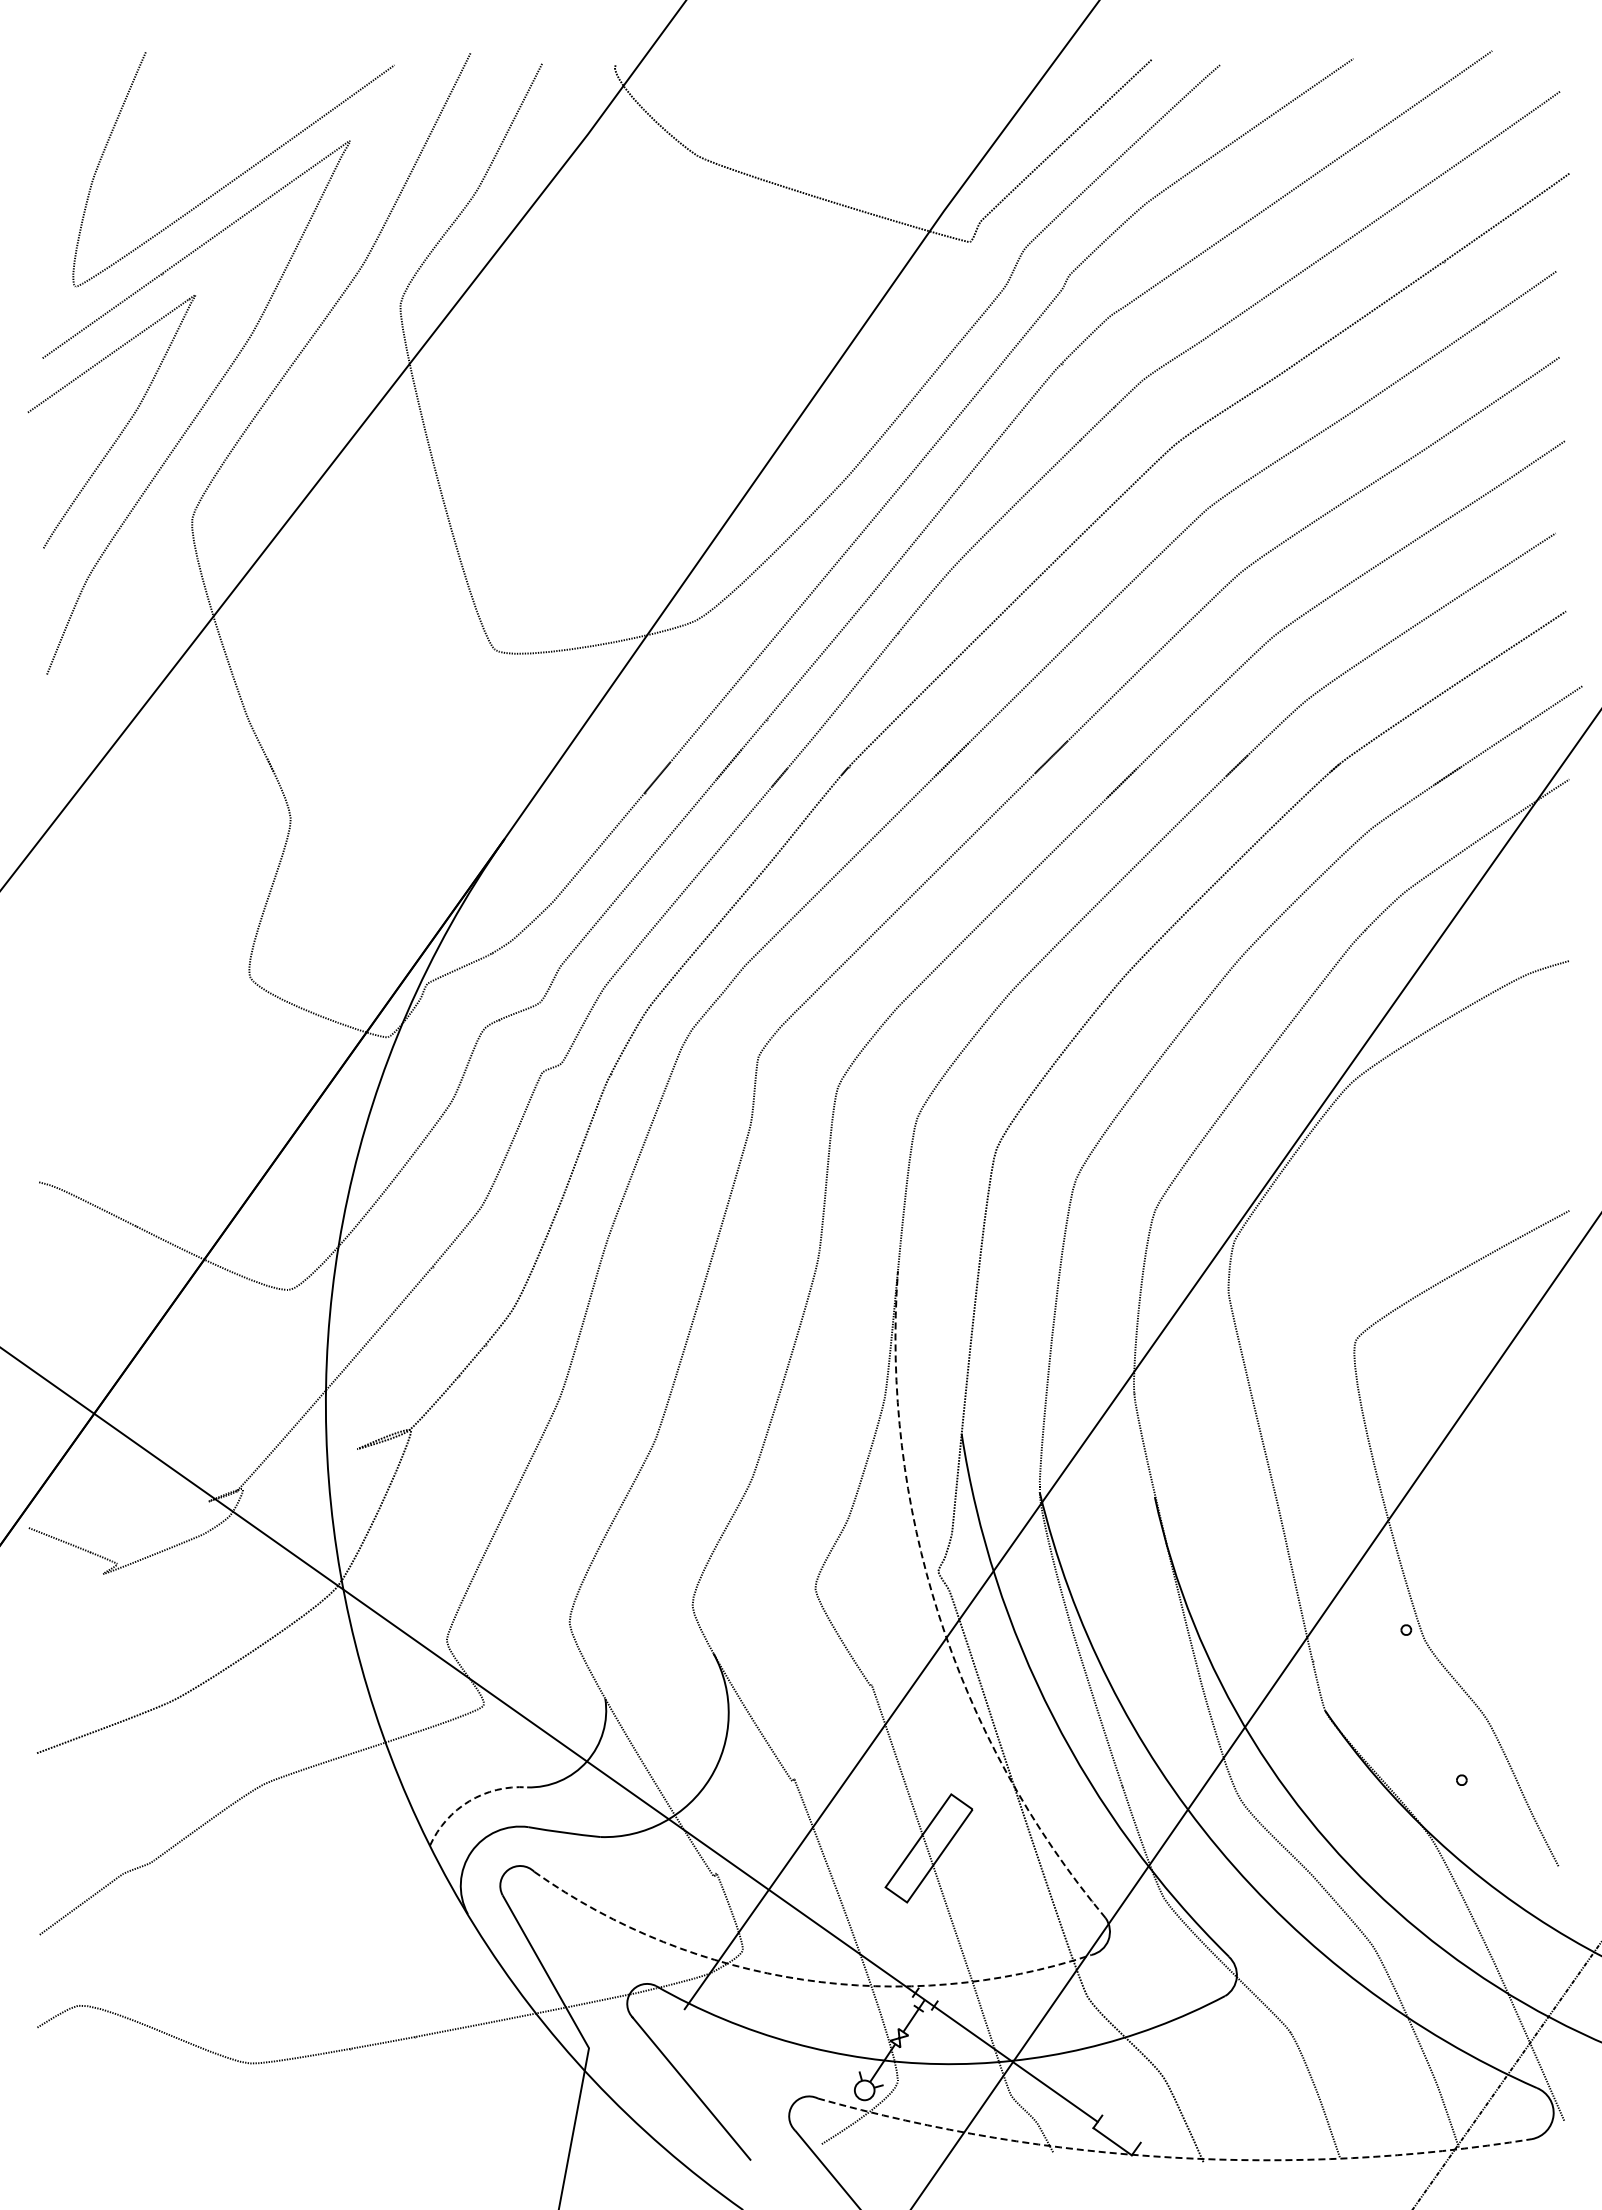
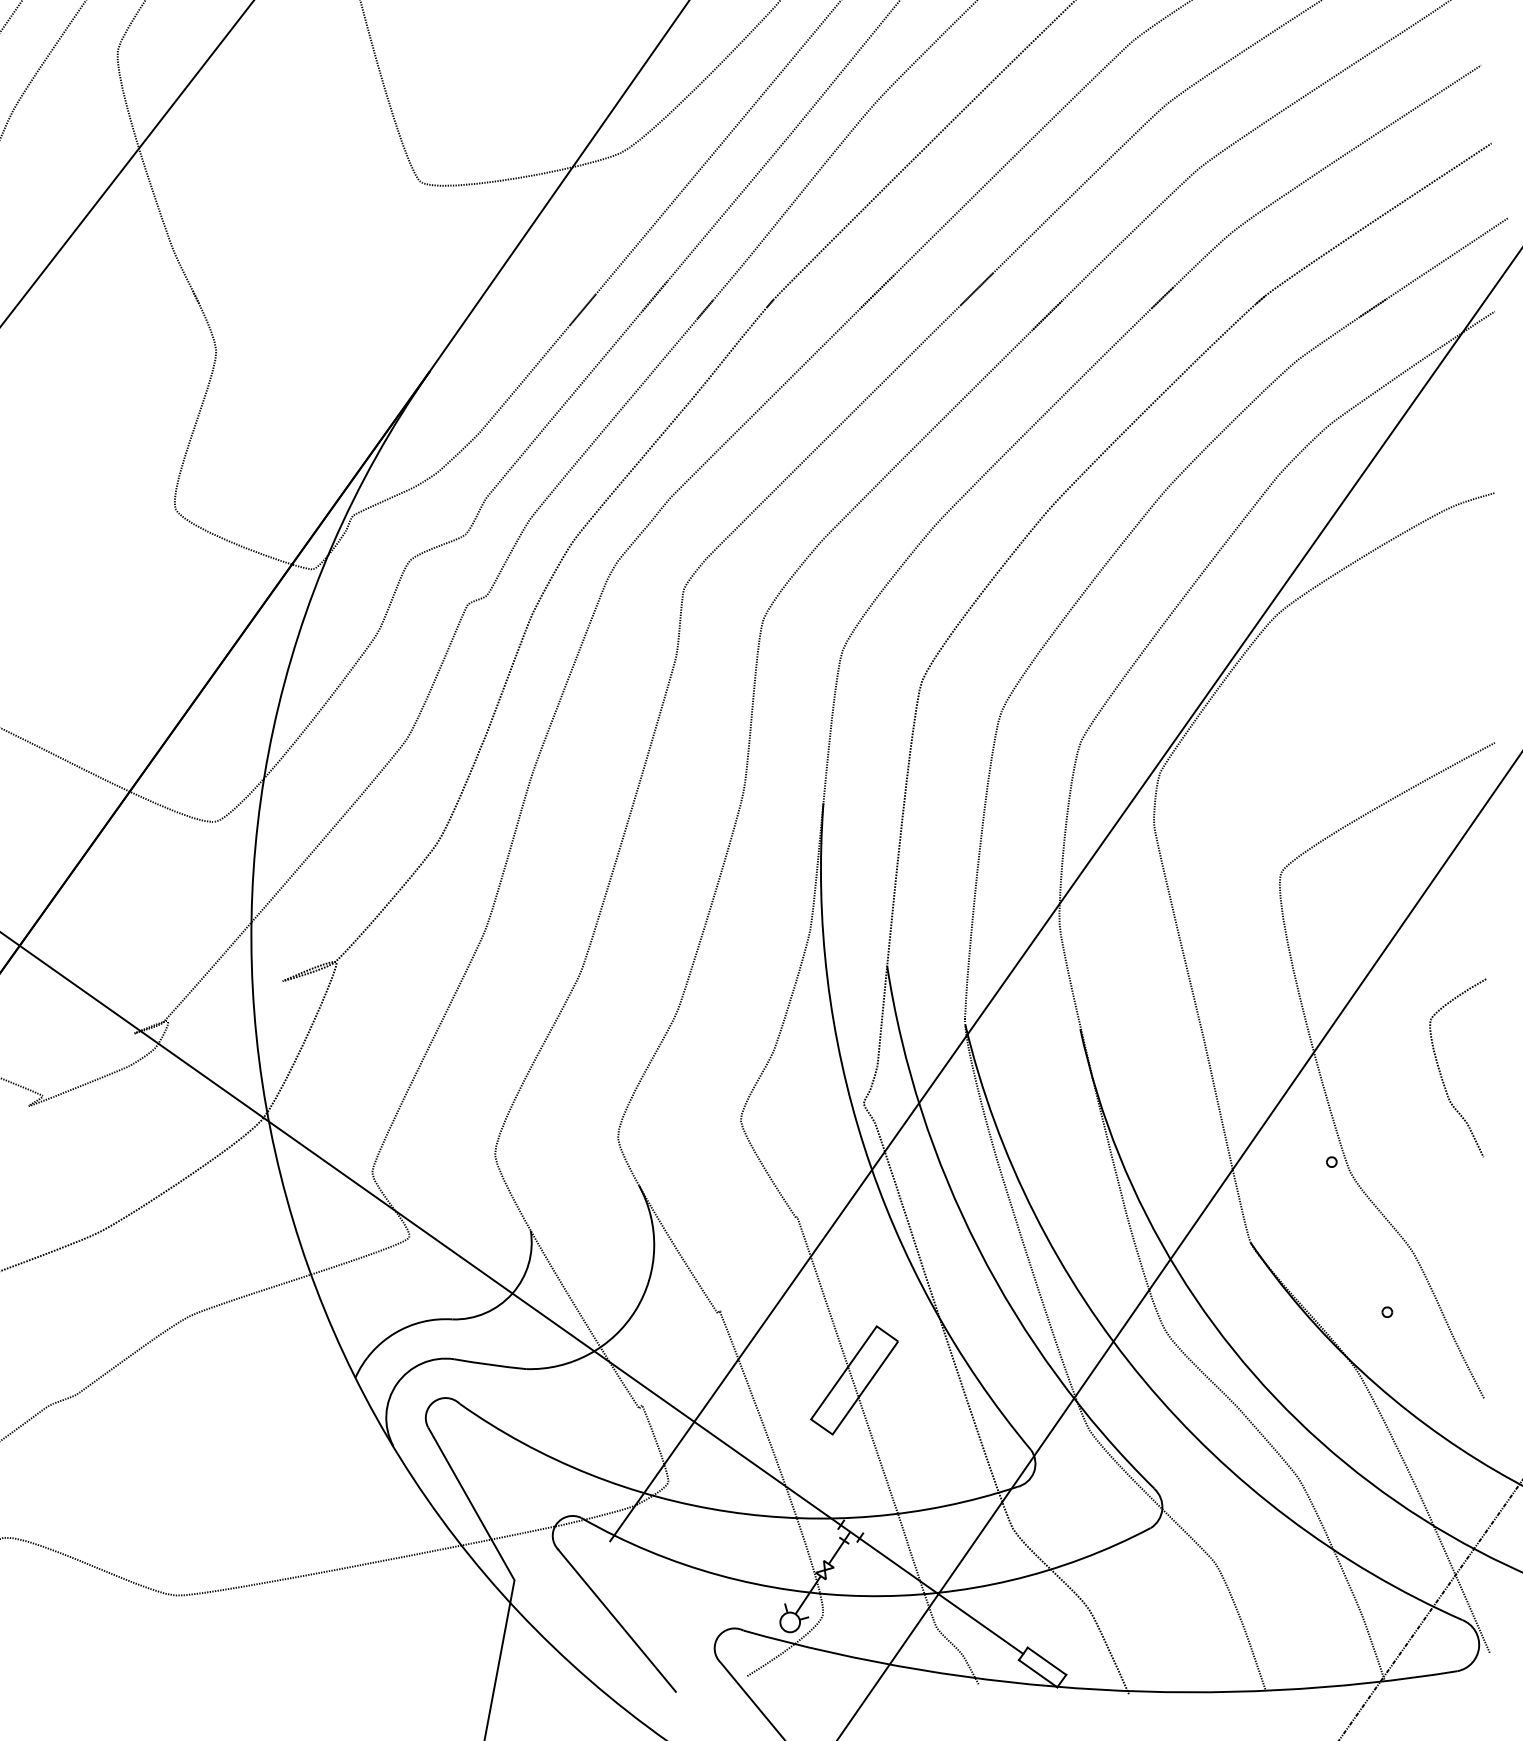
curve: (1515, 1539) -> (1441, 1071), added
line: (938, 1614) -> (864, 1146), dashed -> solid
line: (469, 1801) -> (395, 1333), dashed -> solid
line: (803, 1979) -> (729, 1511), dashed -> solid
line: (1121, 2128) -> (1047, 1660), added
line: (1172, 2157) -> (1098, 1689), dashed -> solid

